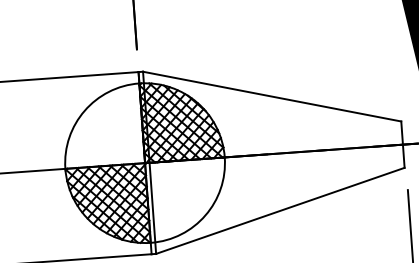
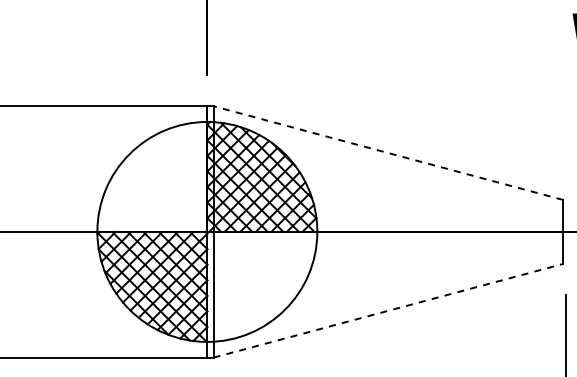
line: (271, 96) -> (387, 152), solid -> dashed
line: (280, 210) -> (388, 310), solid -> dashed

